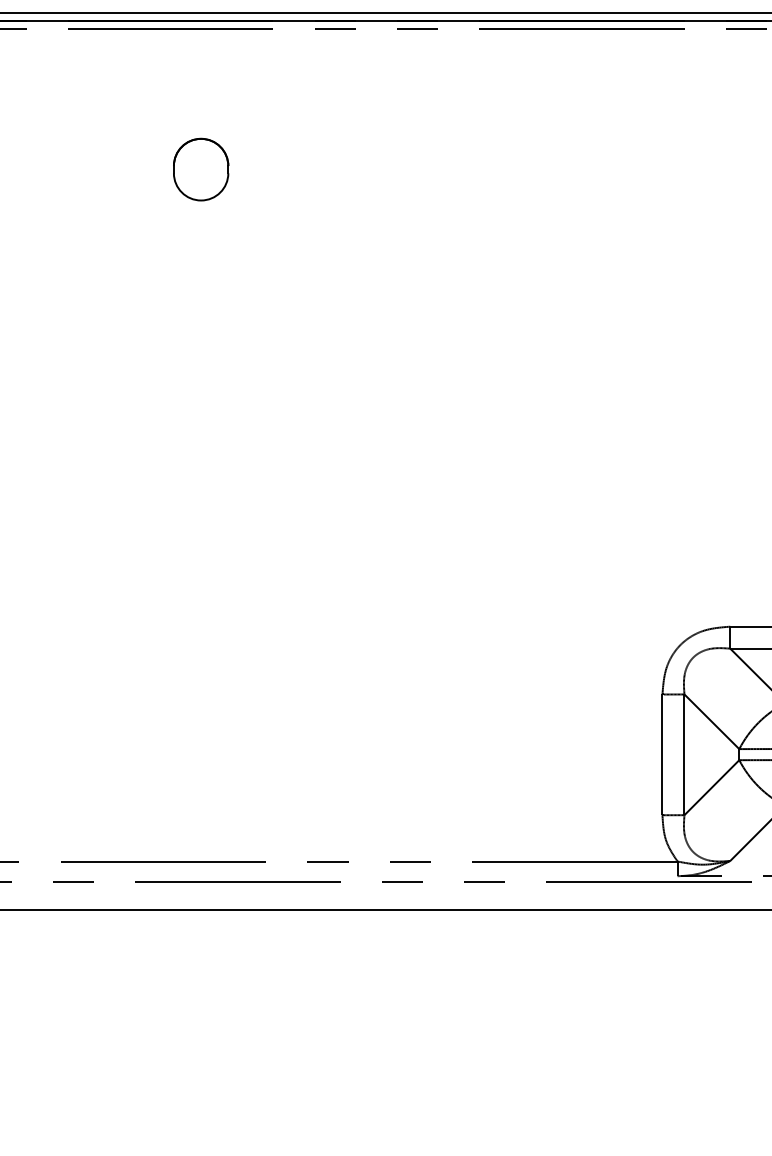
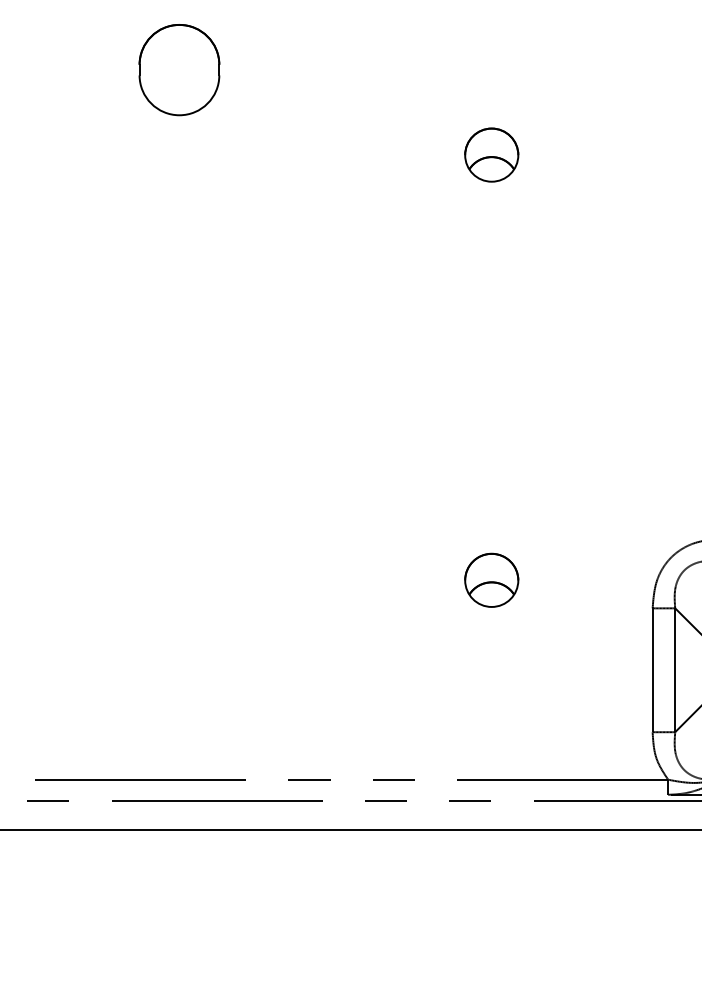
part: (200, 169) -> (178, 69), size x1.43
part: (505, 252) -> (491, 154), added
part: (505, 666) -> (491, 579), added

